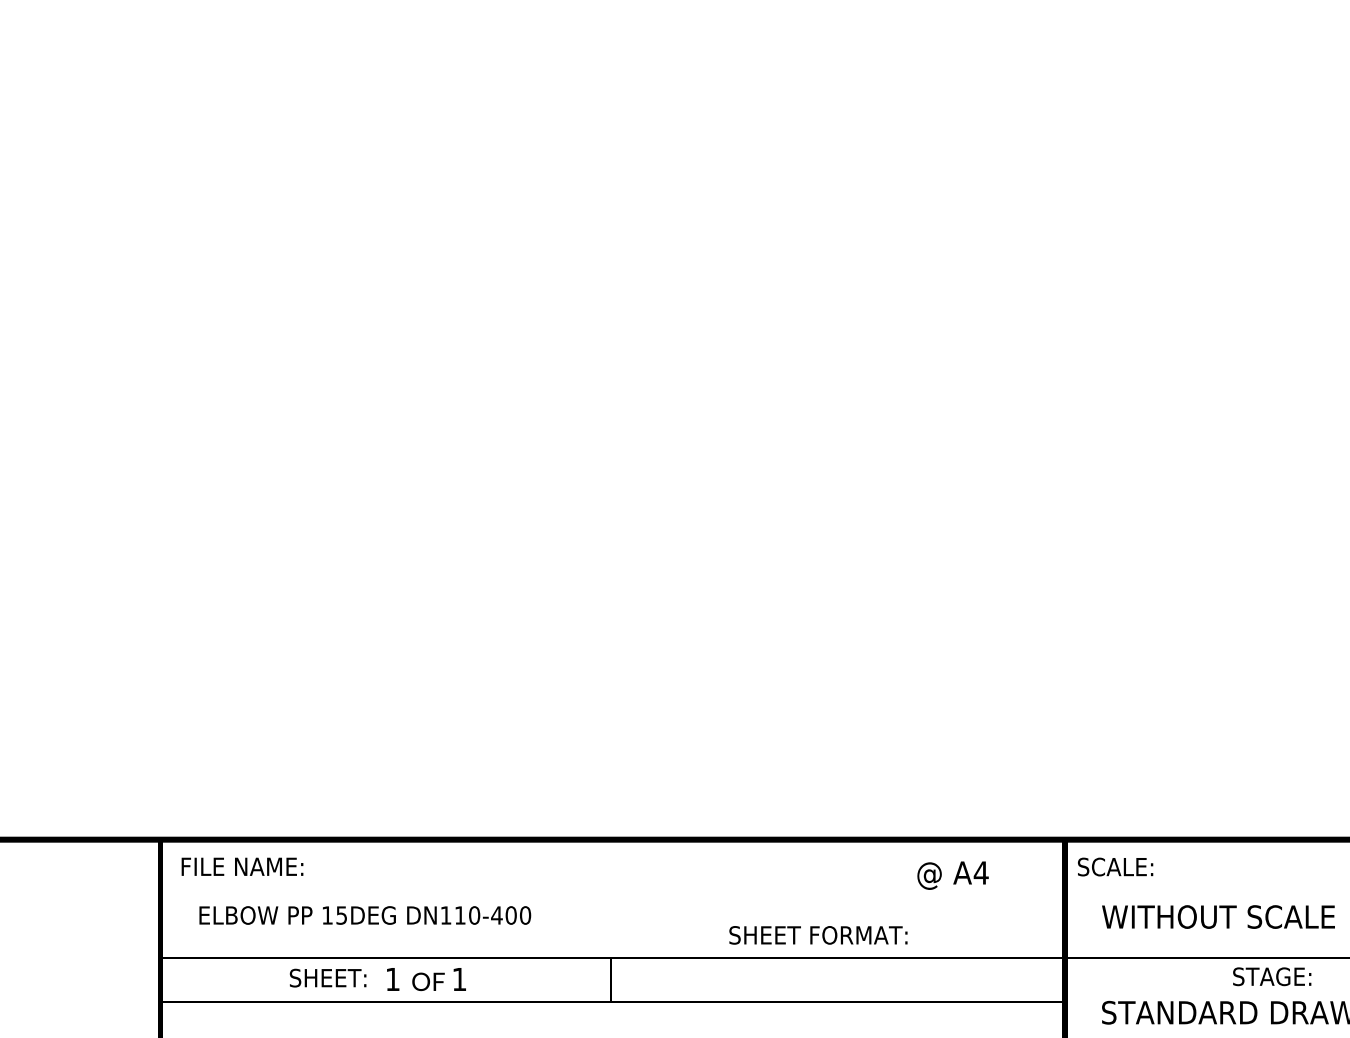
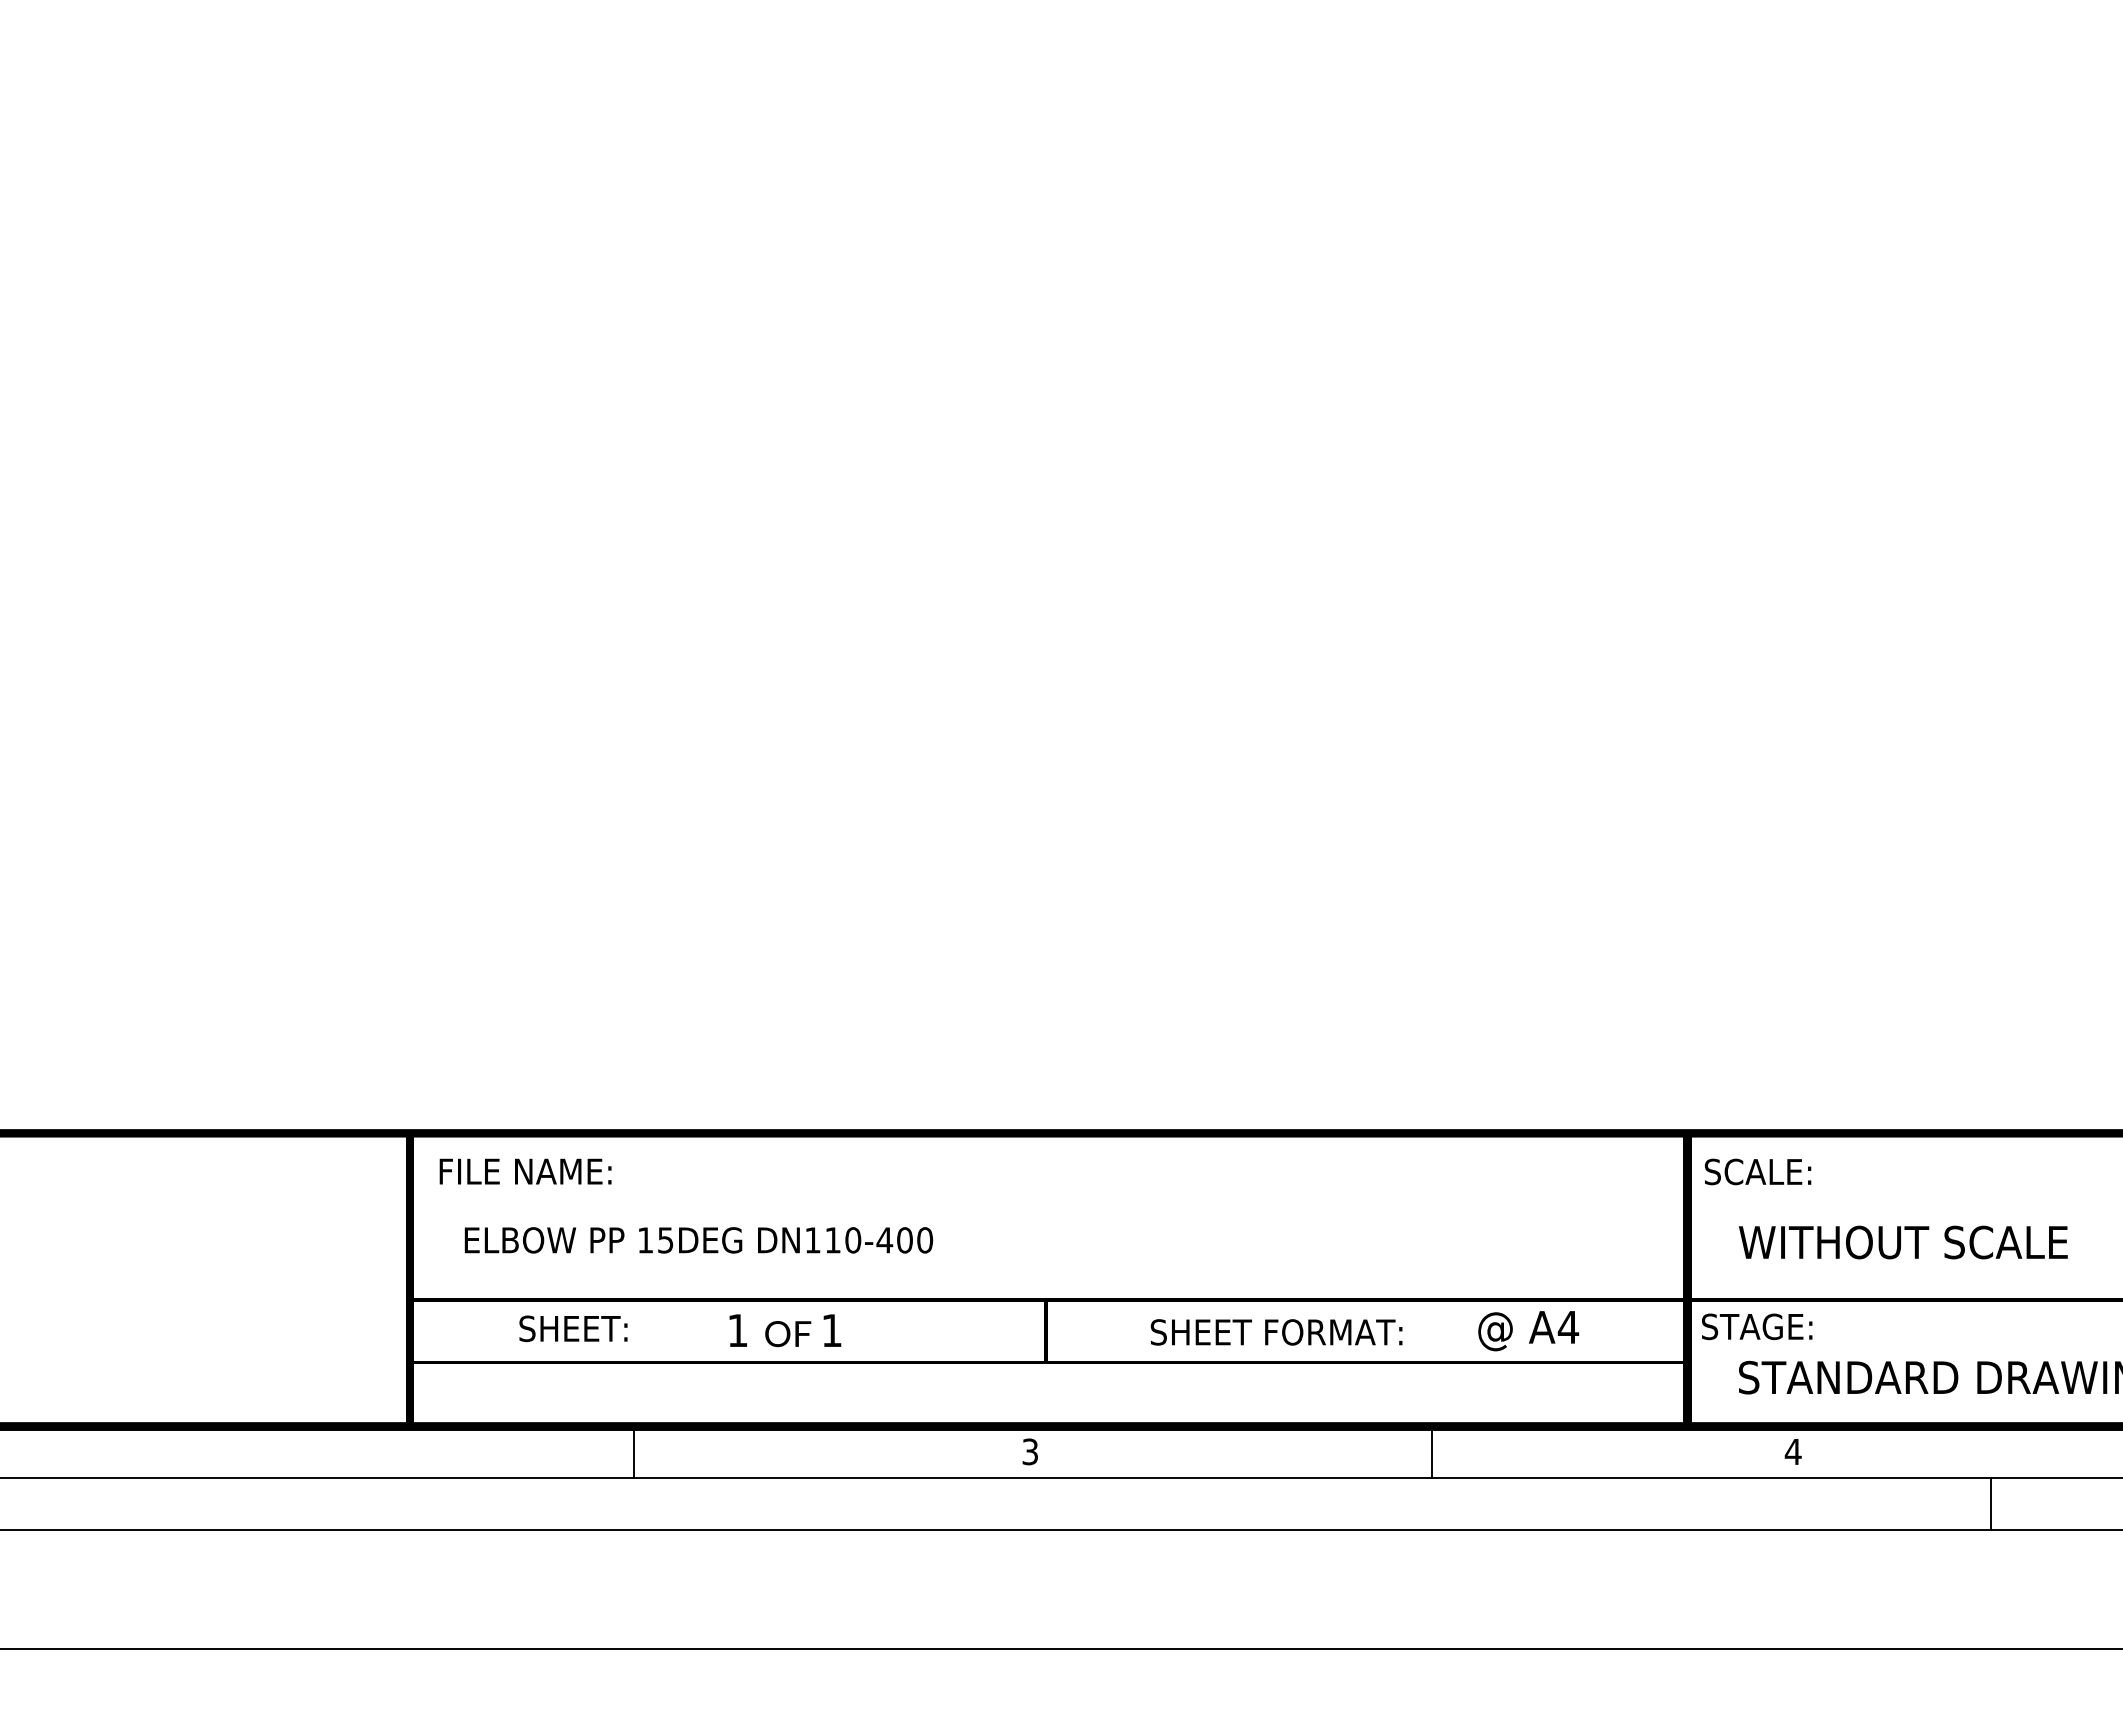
text: (952, 875) -> (1528, 1331), moved
text: (818, 935) -> (1276, 1332), moved
text: (1272, 976) -> (1757, 1326), moved
text: (328, 977) -> (573, 1328), moved

